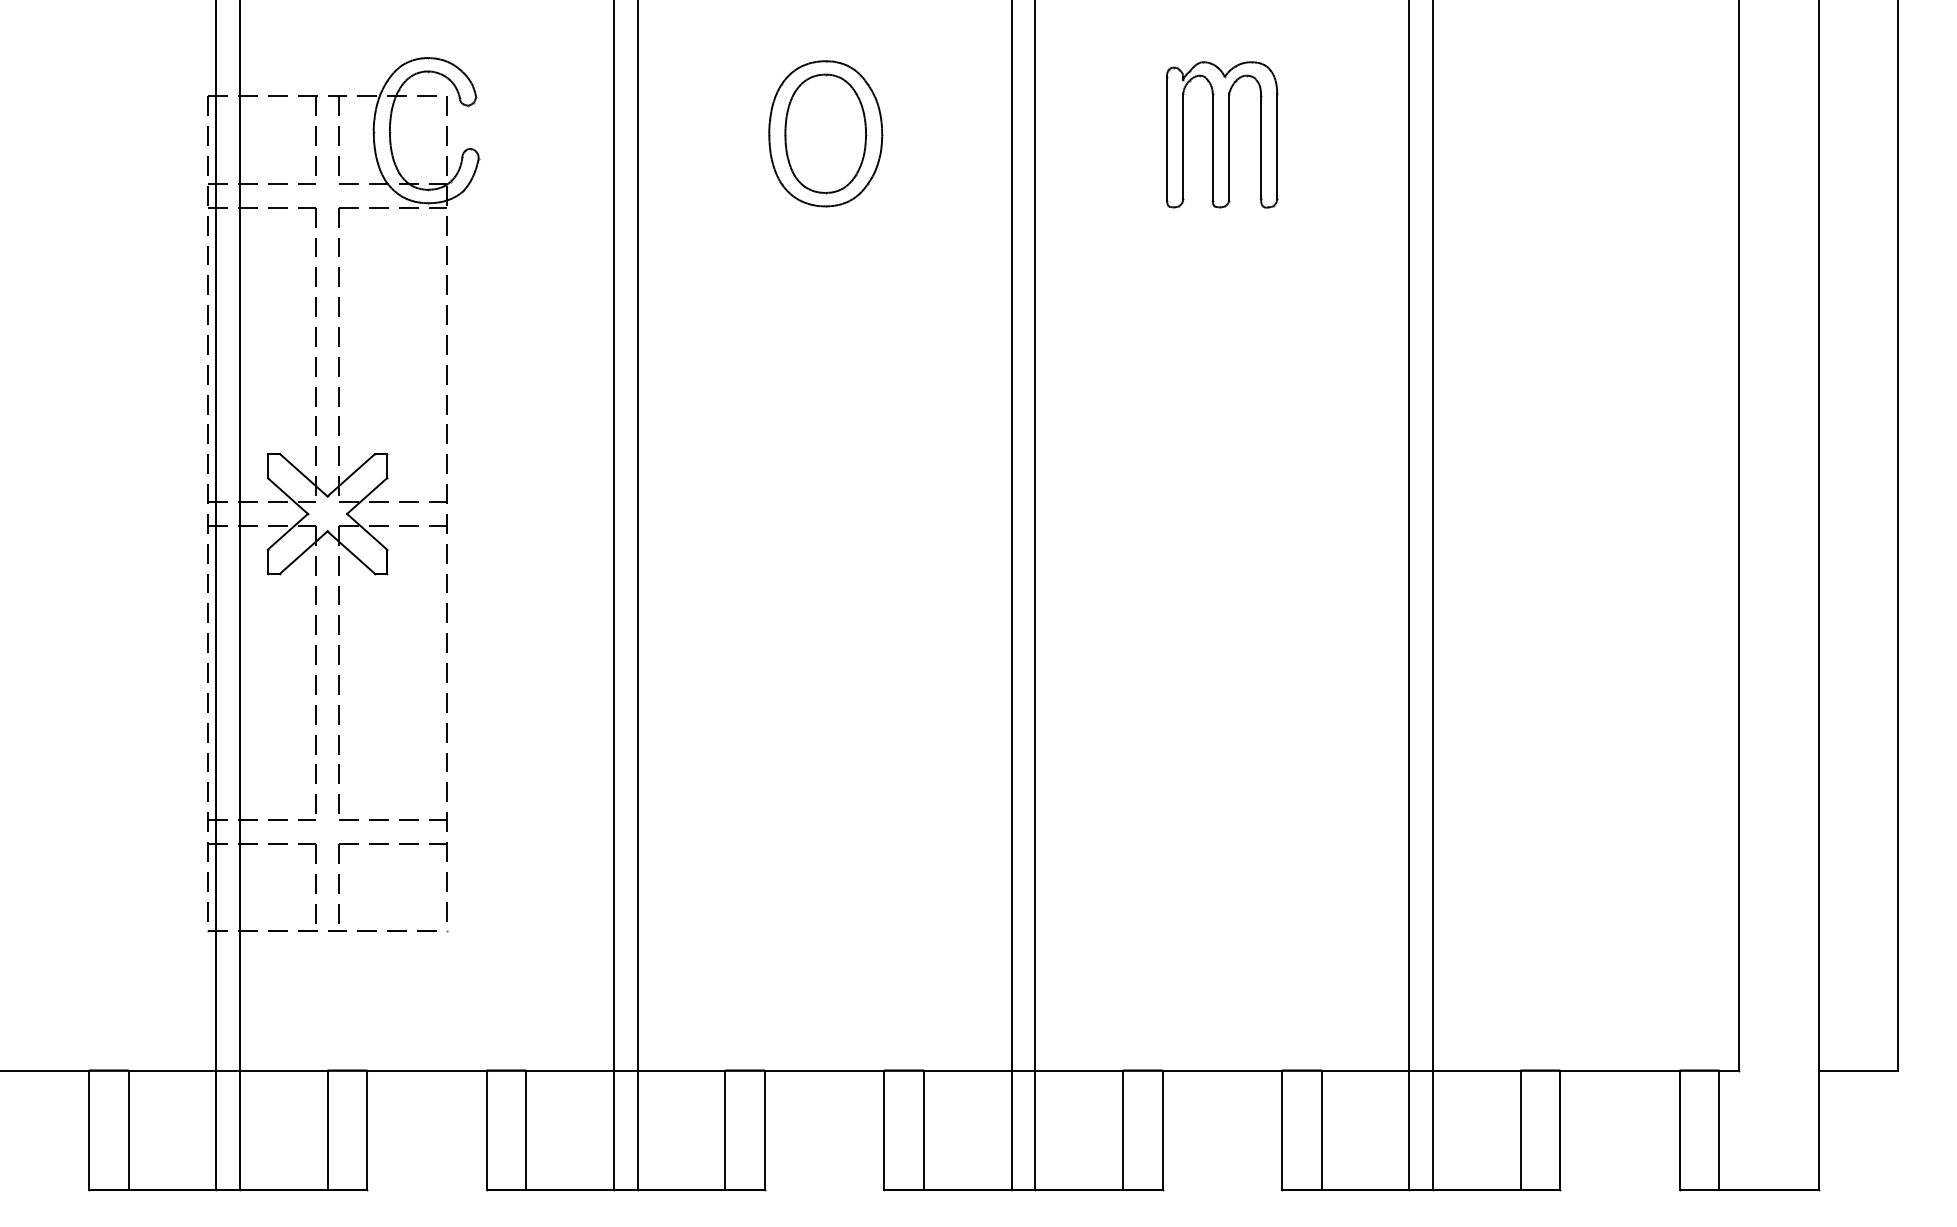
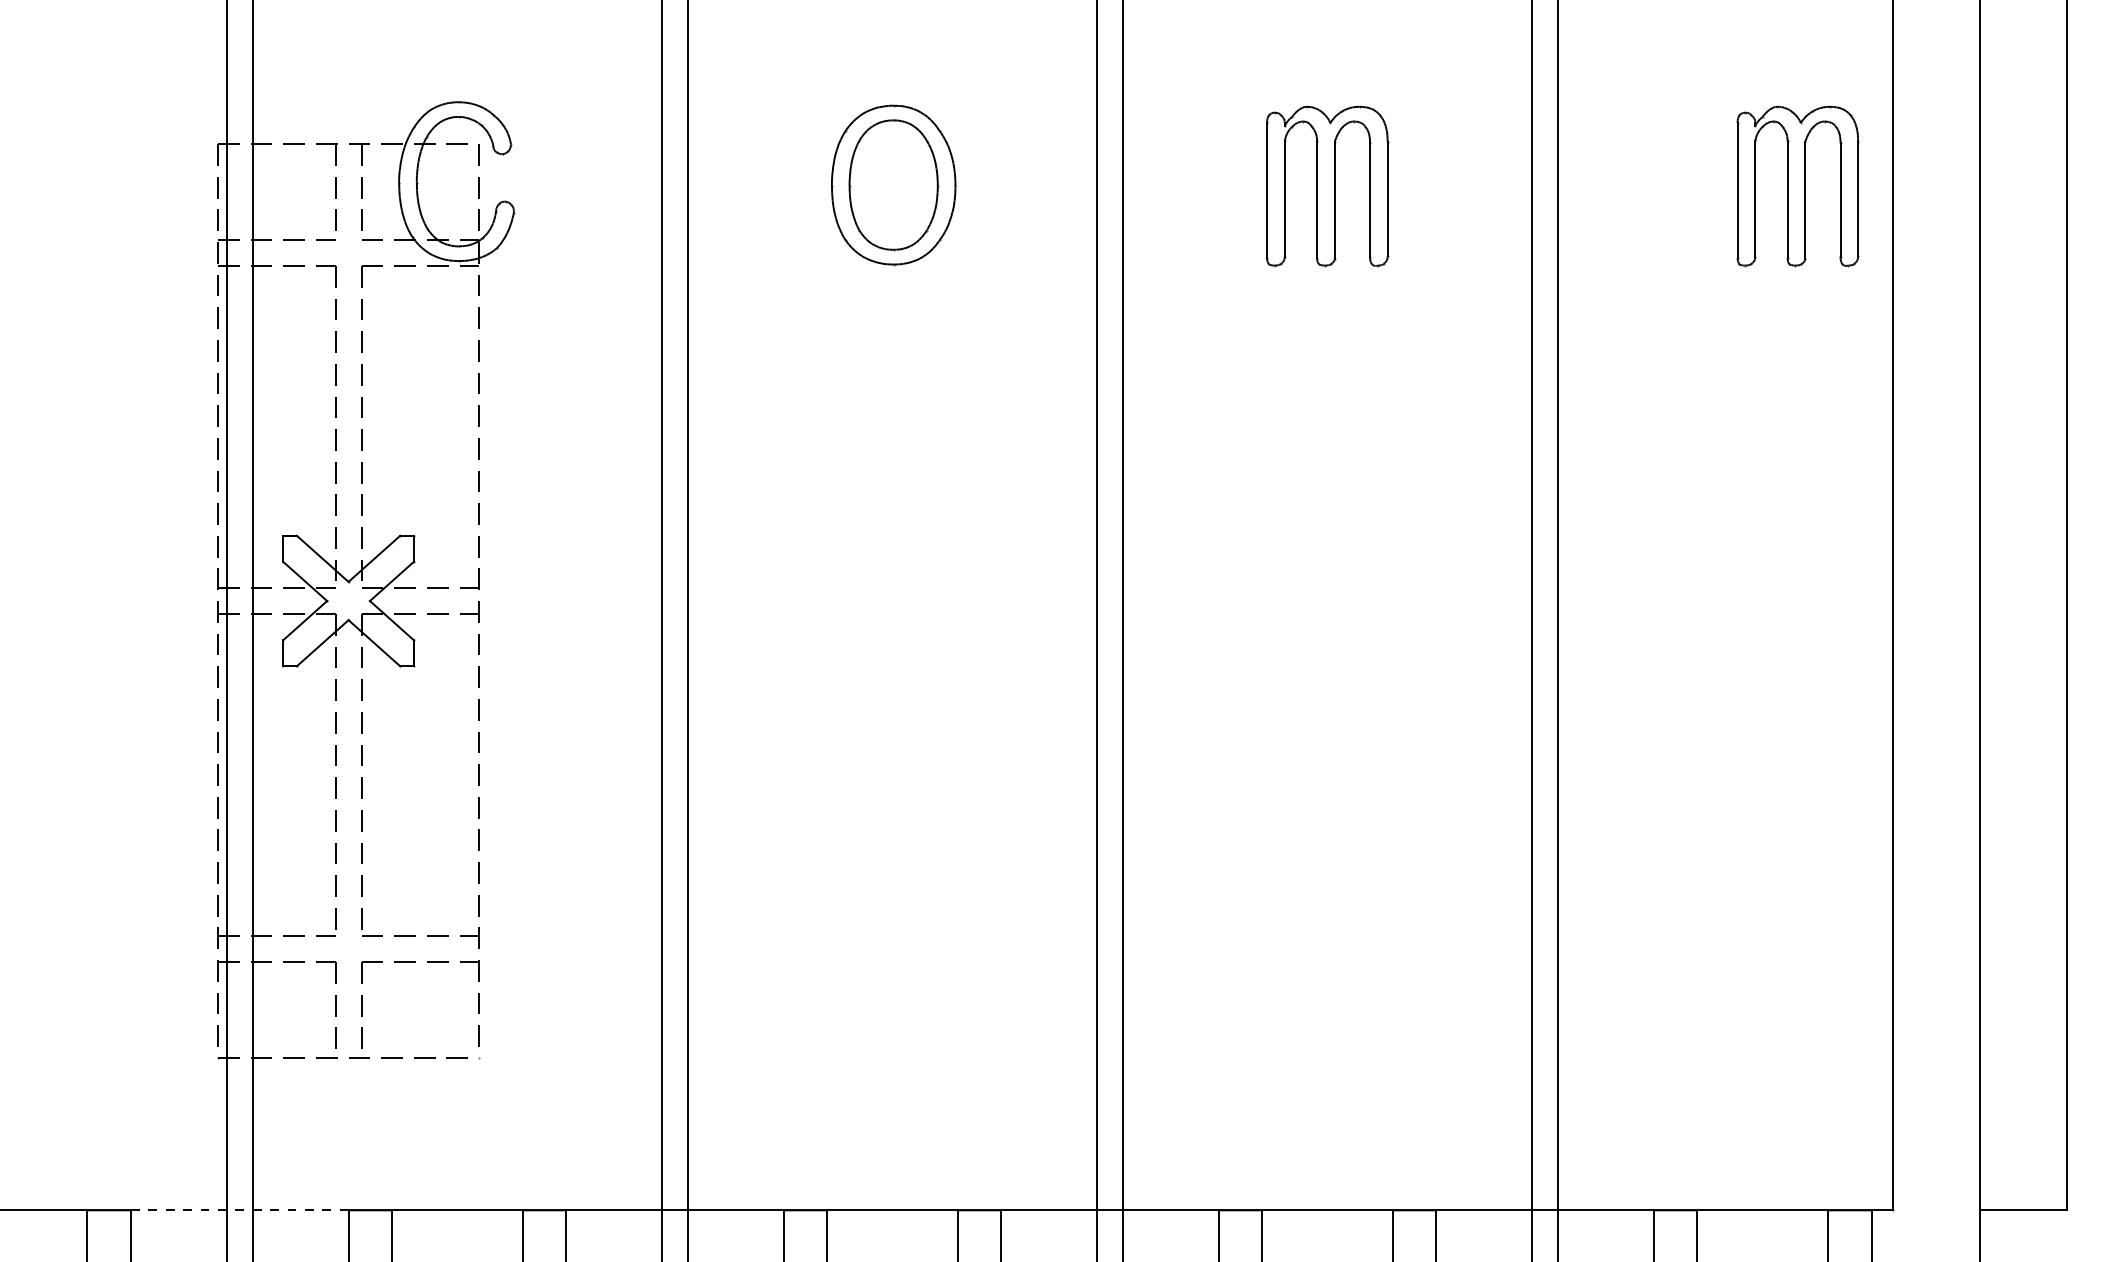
part: (1652, 134) -> (1798, 185), added
line: (228, 1070) -> (240, 1210), solid -> dashed

